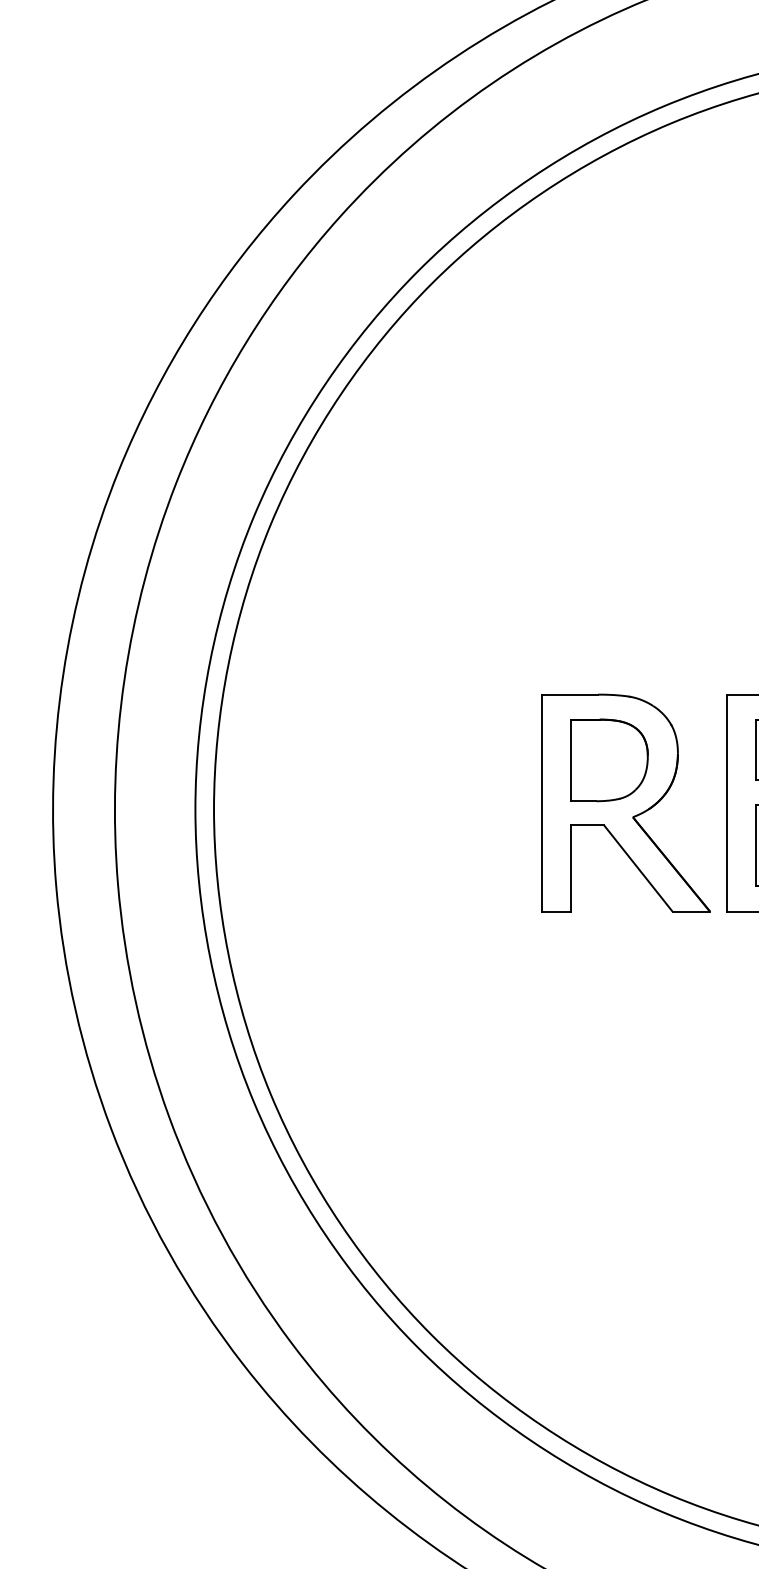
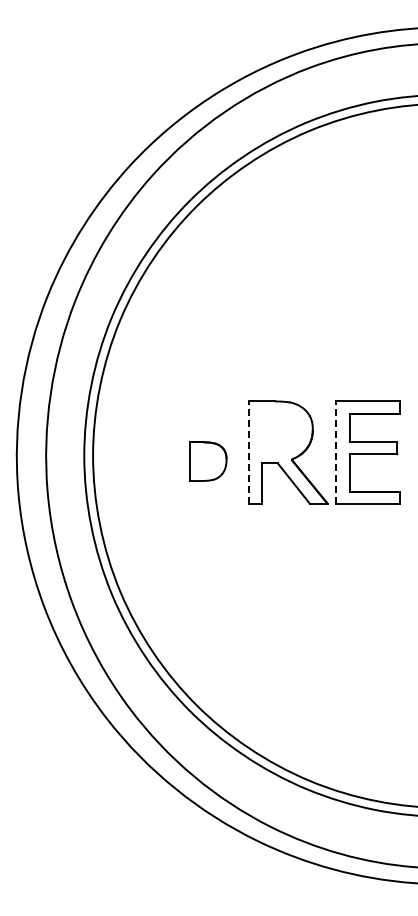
part: (609, 760) -> (208, 461), moved
line: (542, 802) -> (248, 452), solid -> dashed
line: (727, 802) -> (336, 452), solid -> dashed

